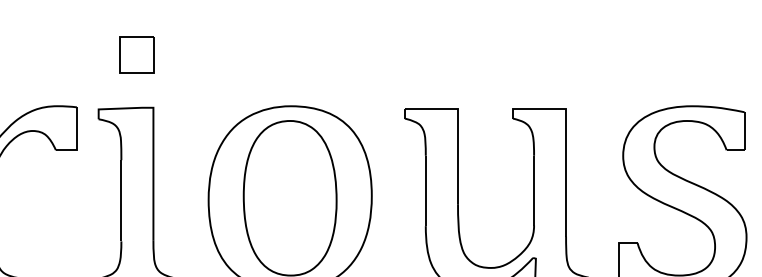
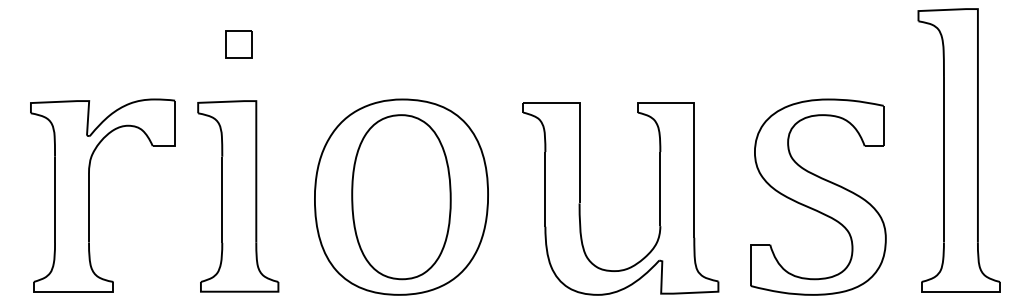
part: (136, 54) -> (238, 44), size x0.7

